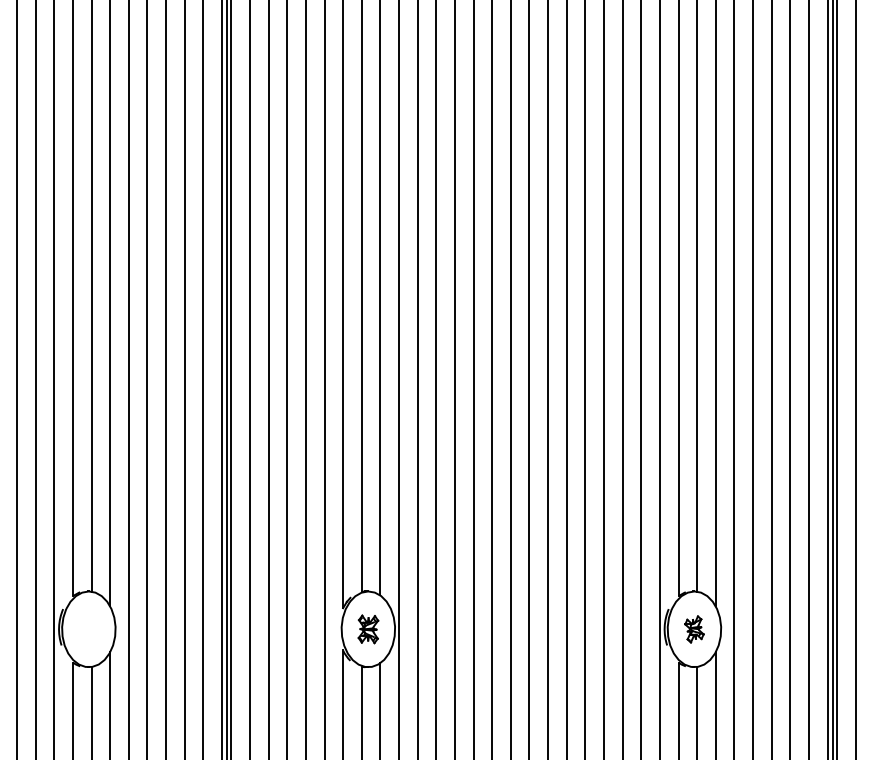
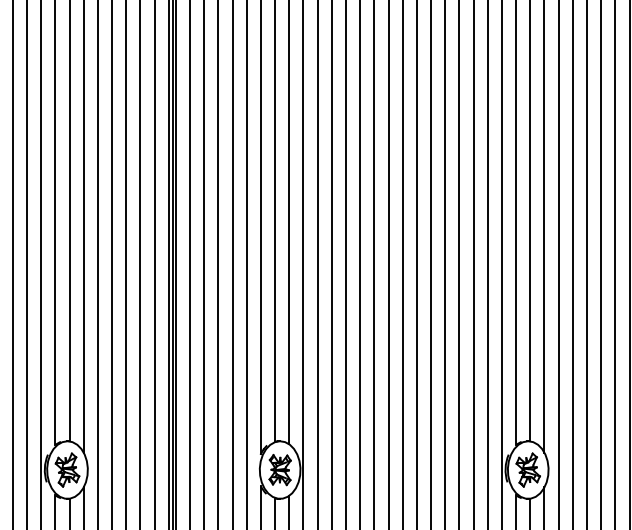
part: (88, 629) -> (67, 470), added
part: (368, 629) -> (280, 470), size x1.43
part: (694, 629) -> (528, 470), size x1.67

